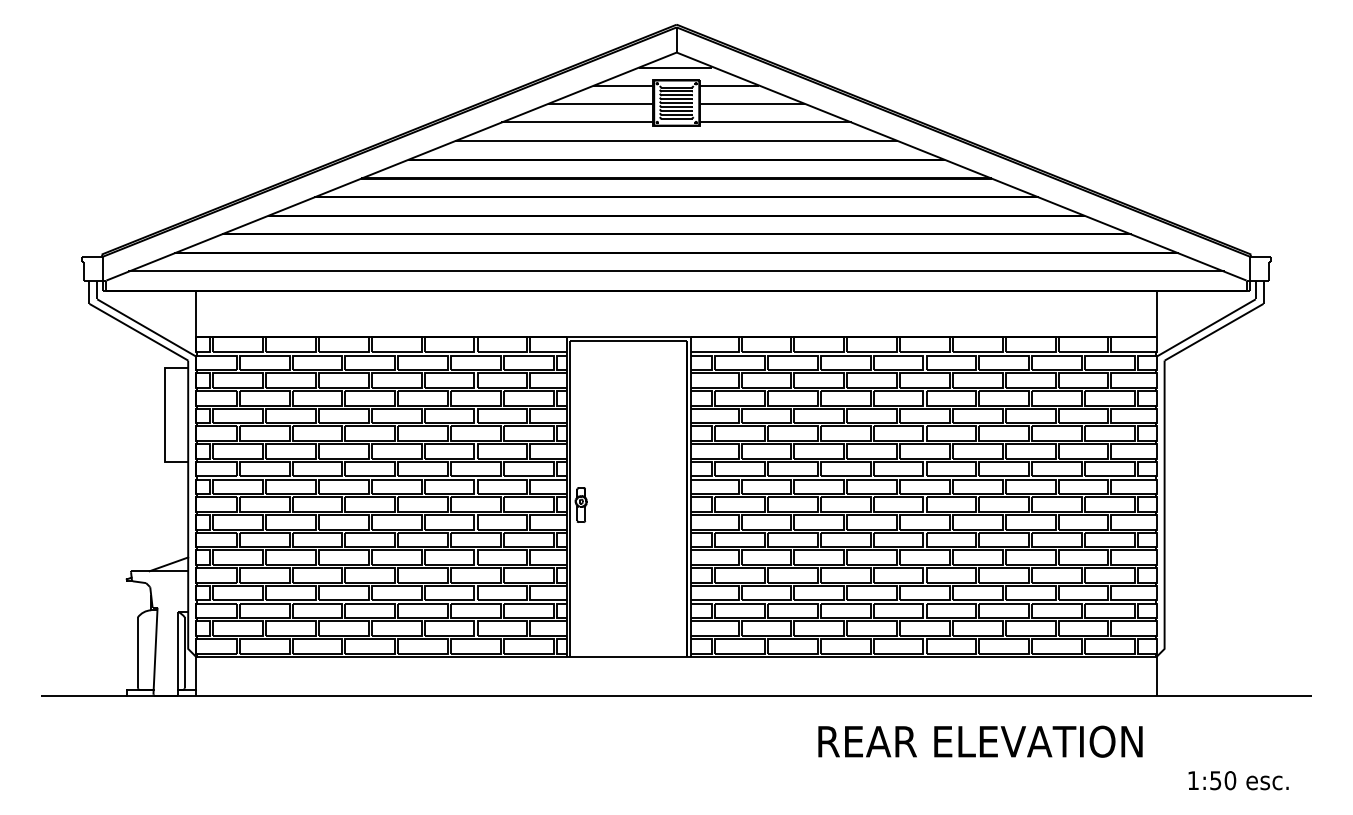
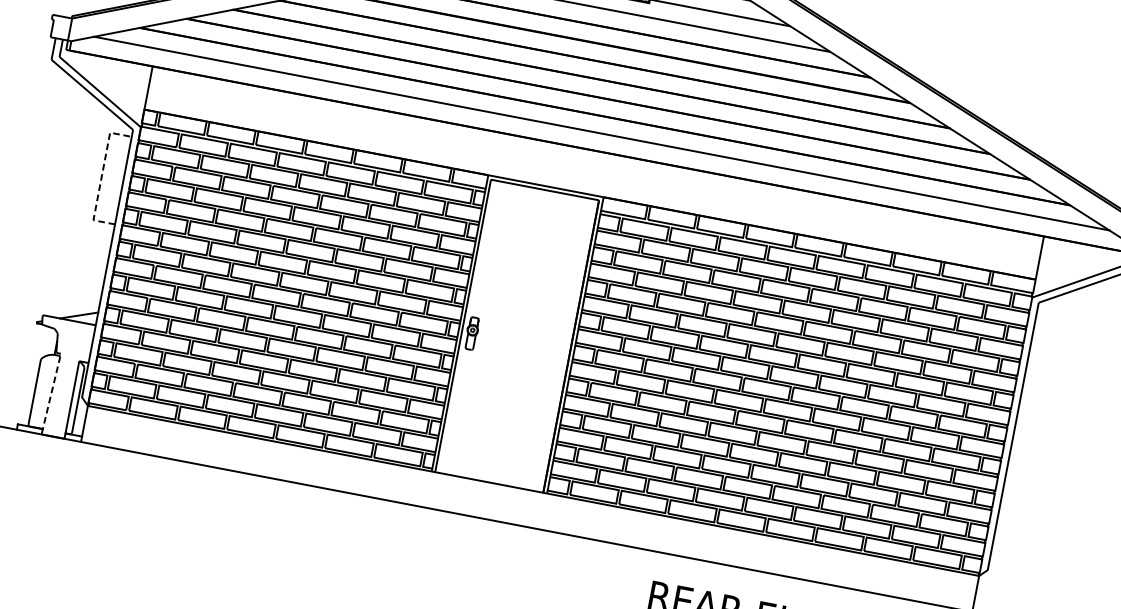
line: (164, 414) -> (101, 175), solid -> dashed
line: (155, 650) -> (51, 393), solid -> dashed

